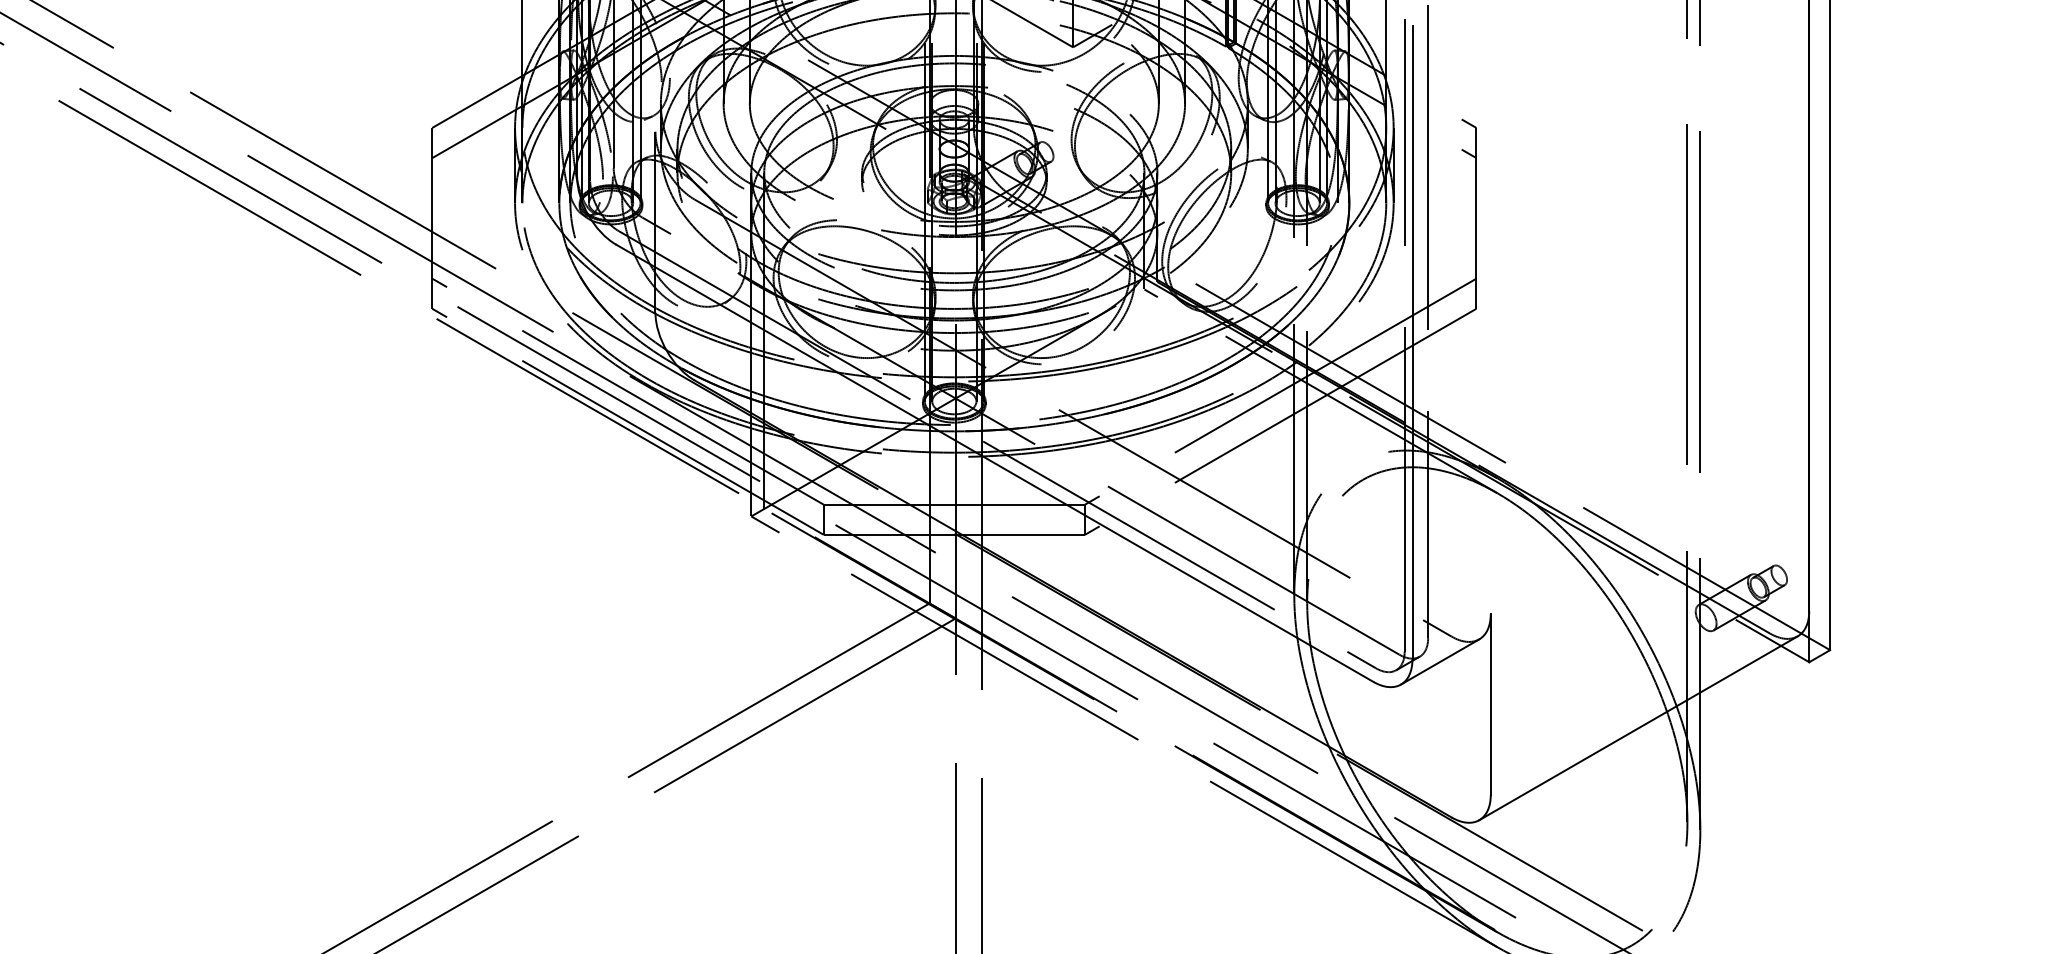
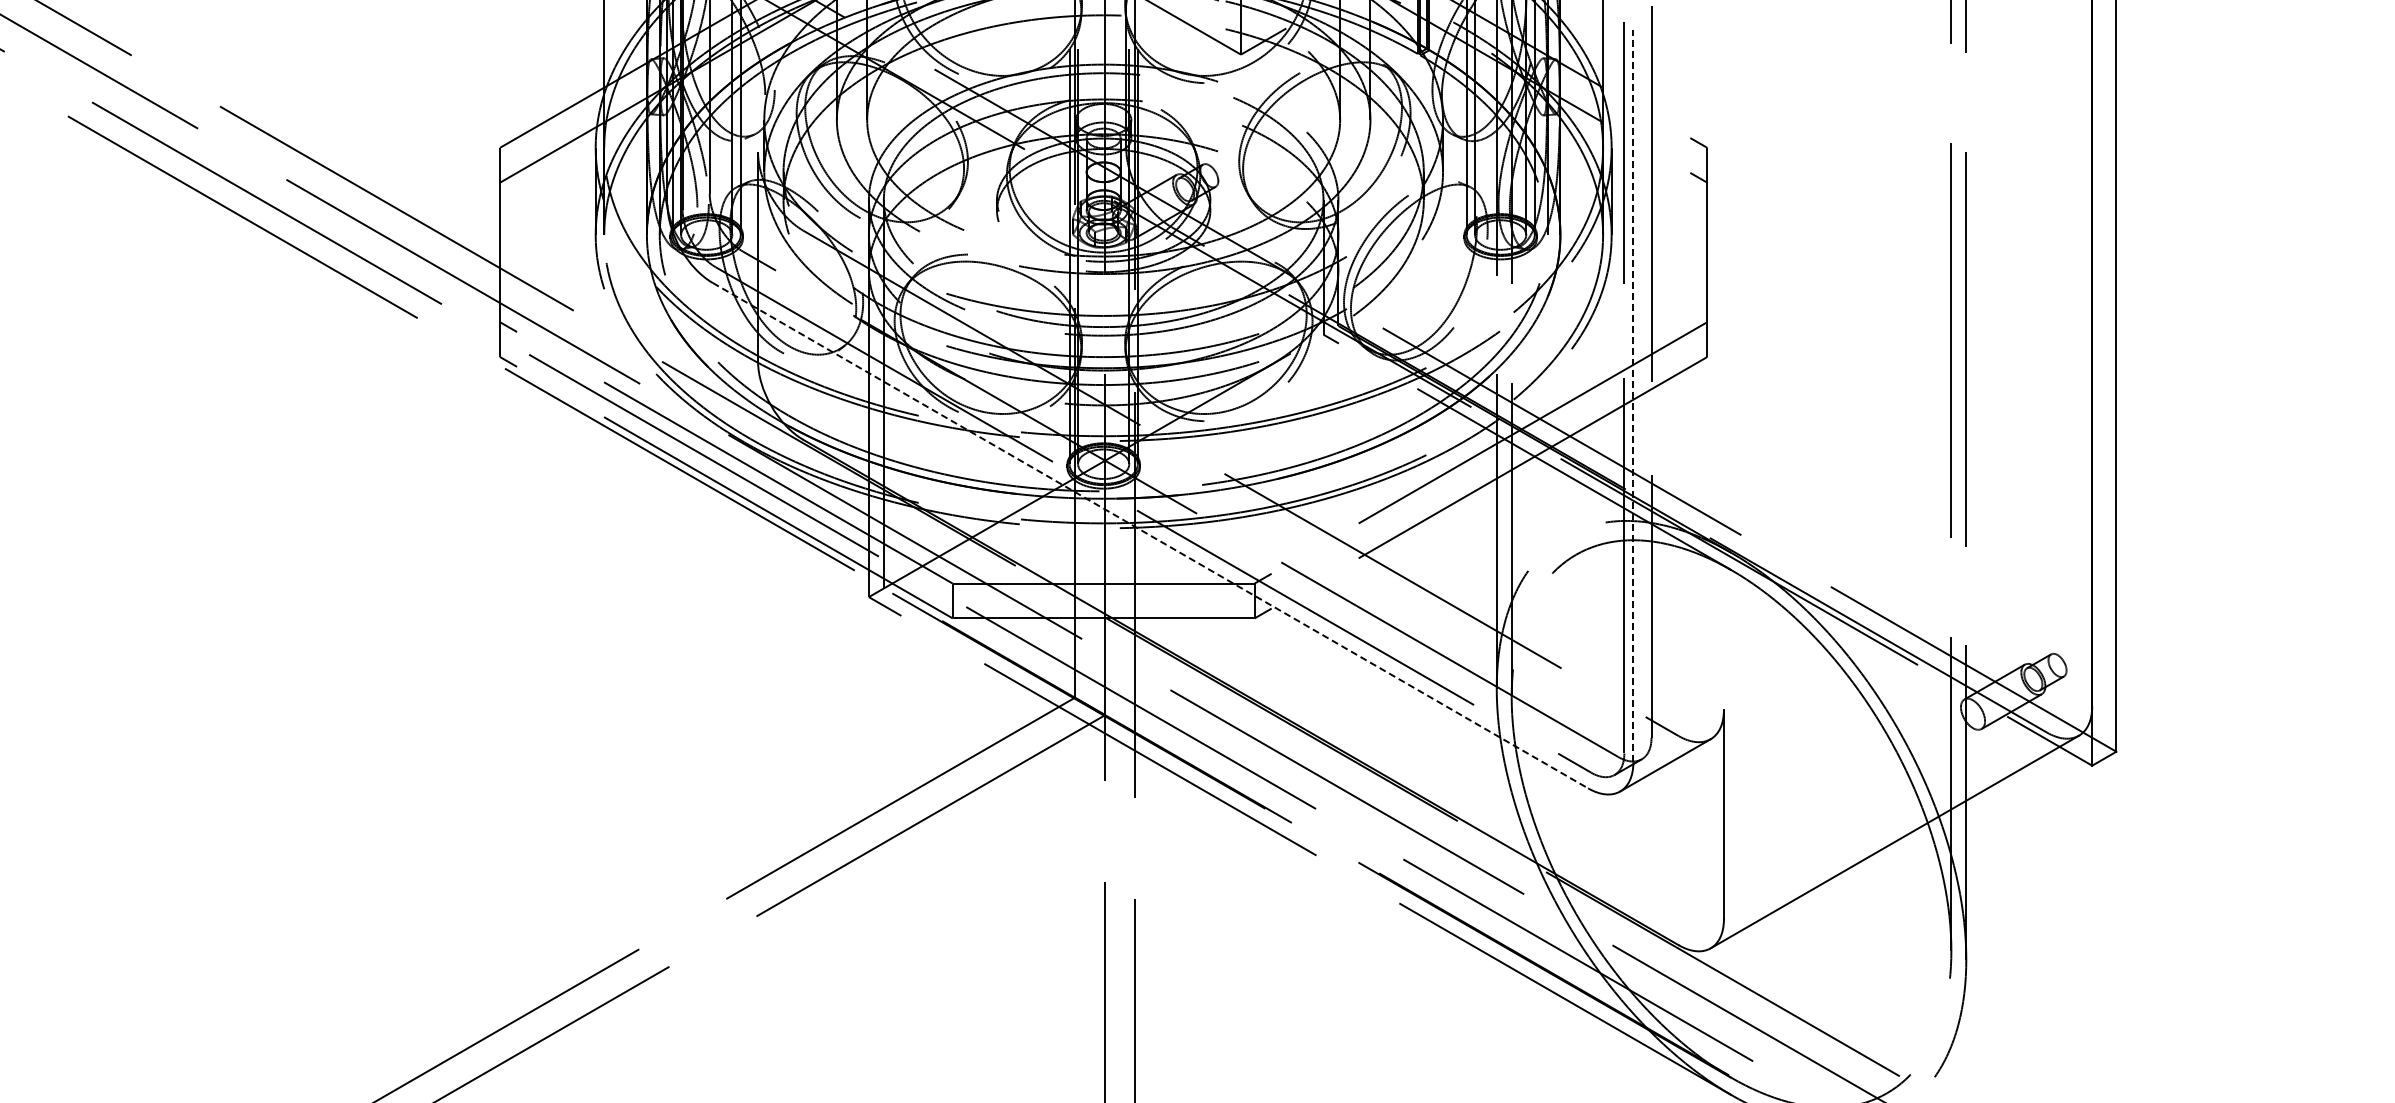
line: (1412, 342) -> (1633, 396), solid -> dashed
line: (994, 463) -> (1150, 535), solid -> dashed

